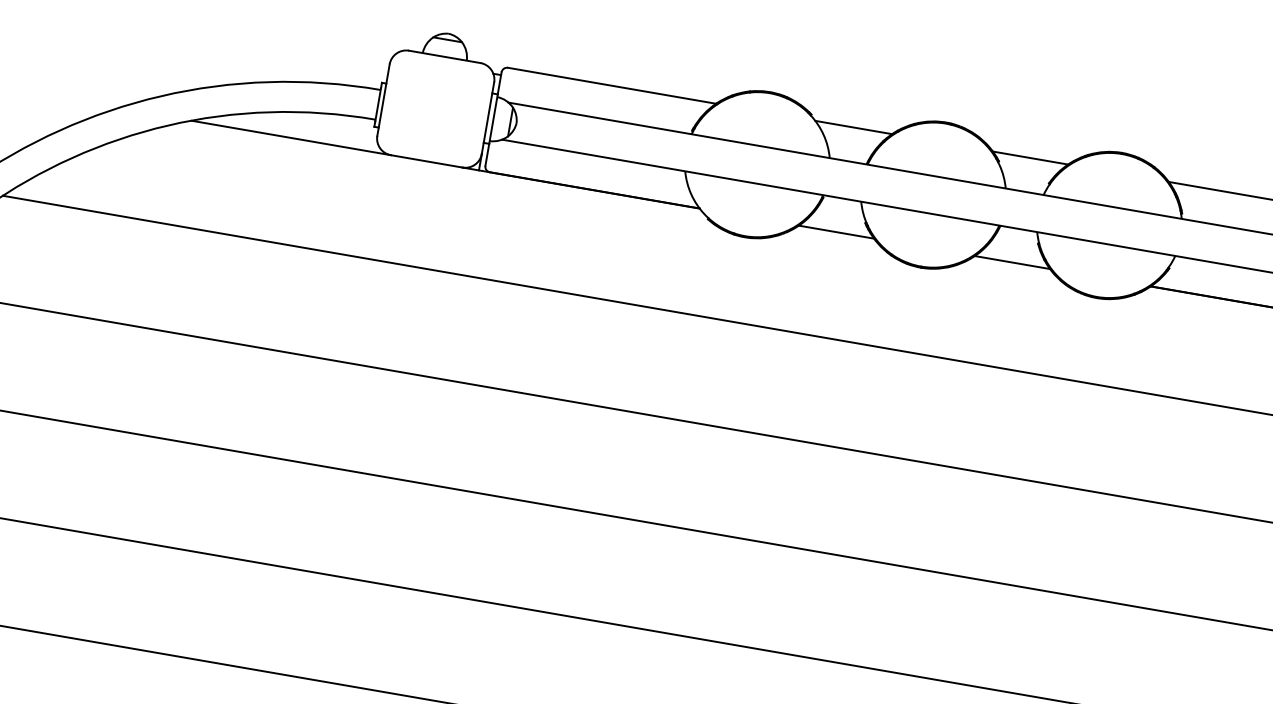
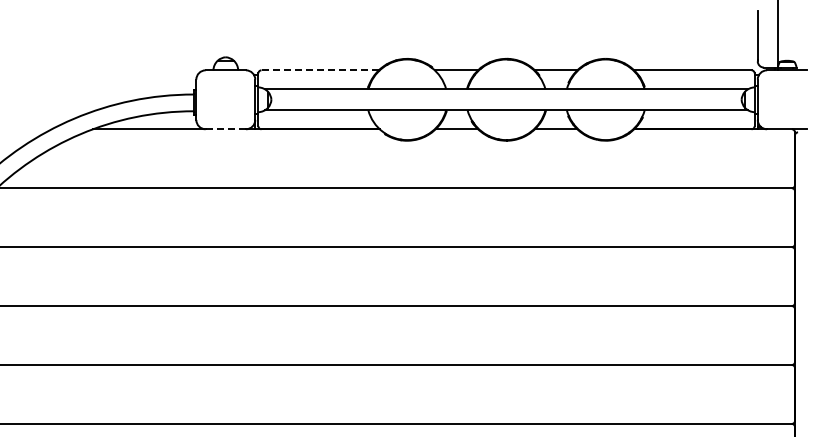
line: (612, 86) -> (320, 70), solid -> dashed
line: (427, 161) -> (226, 129), solid -> dashed

